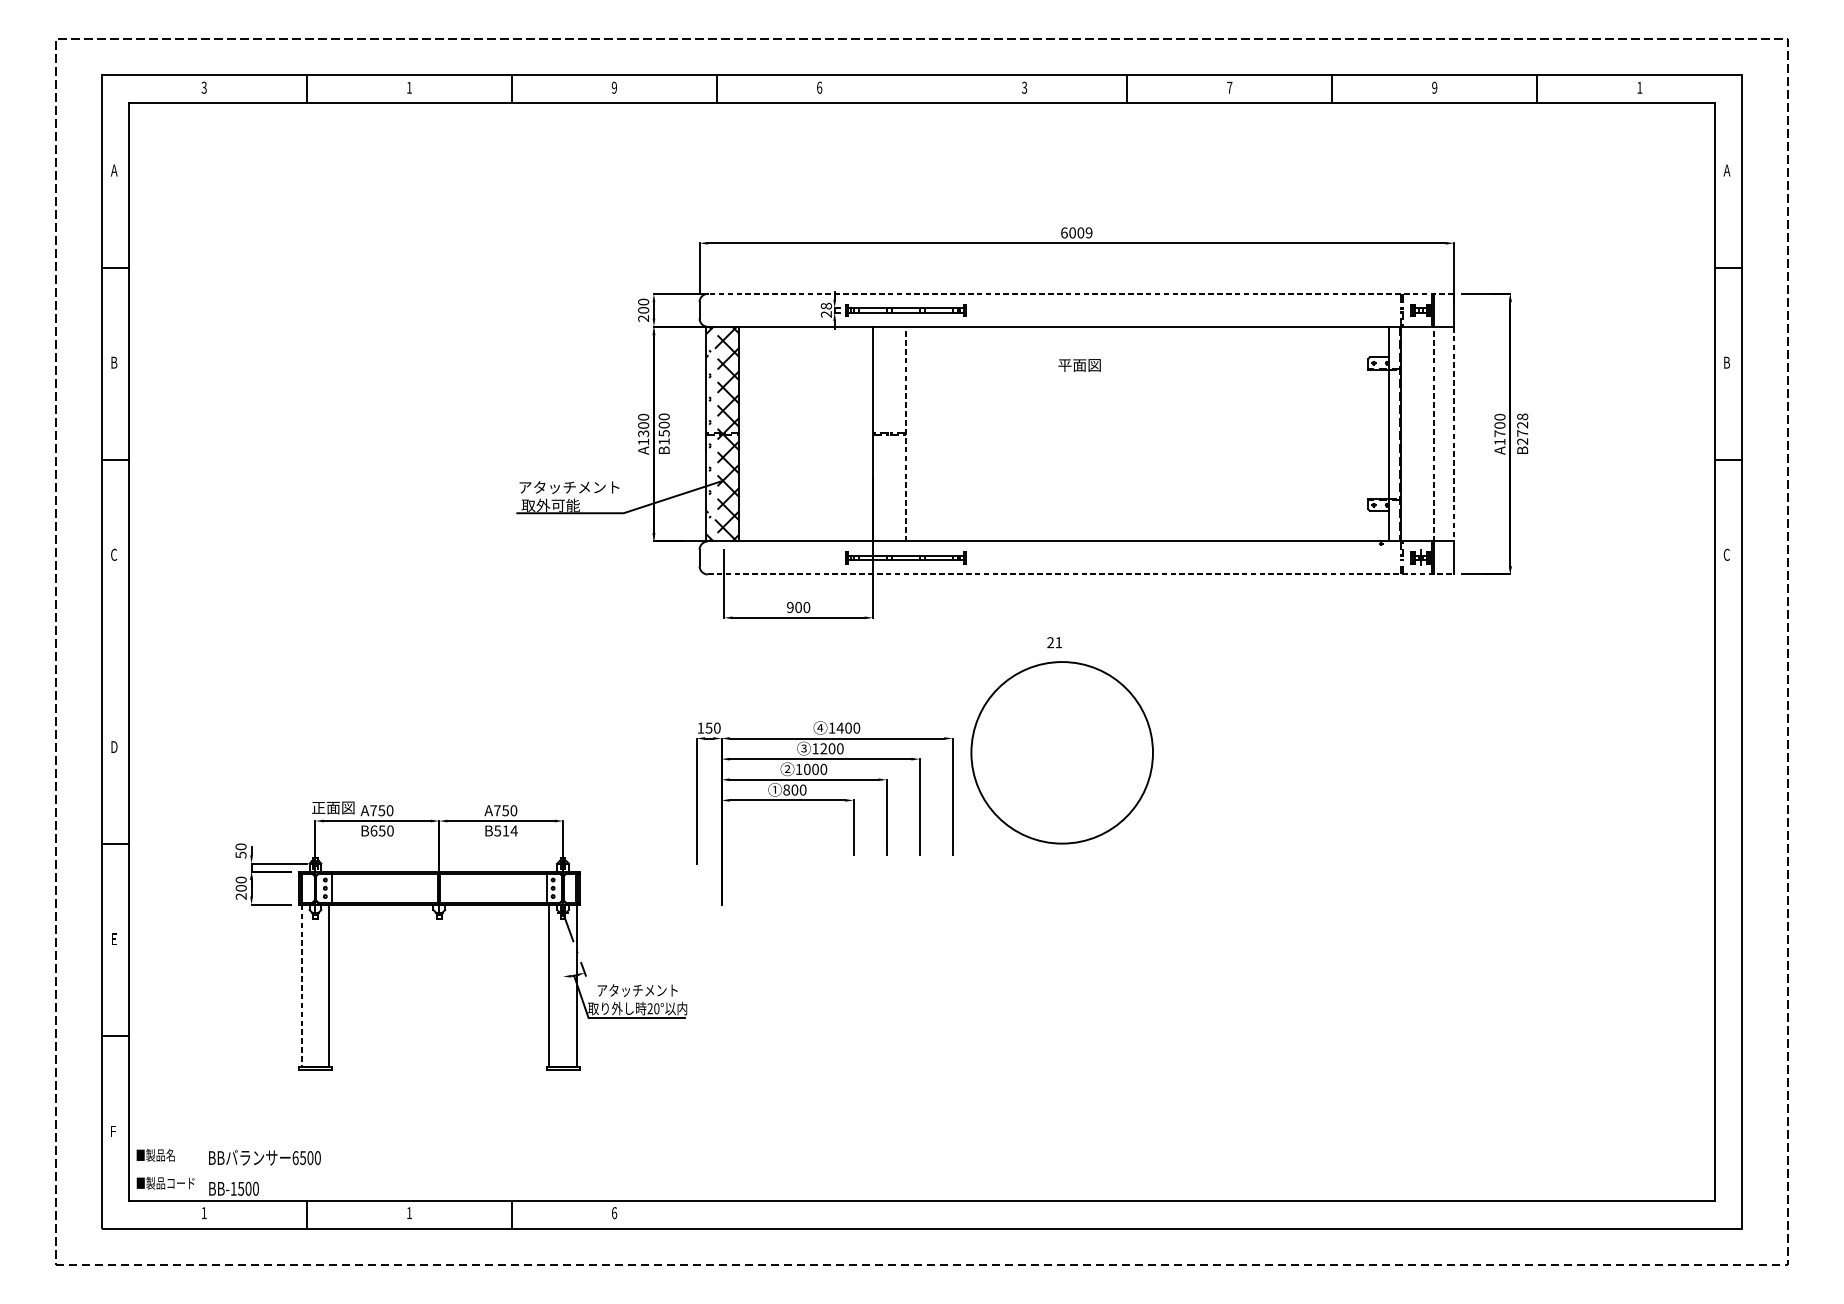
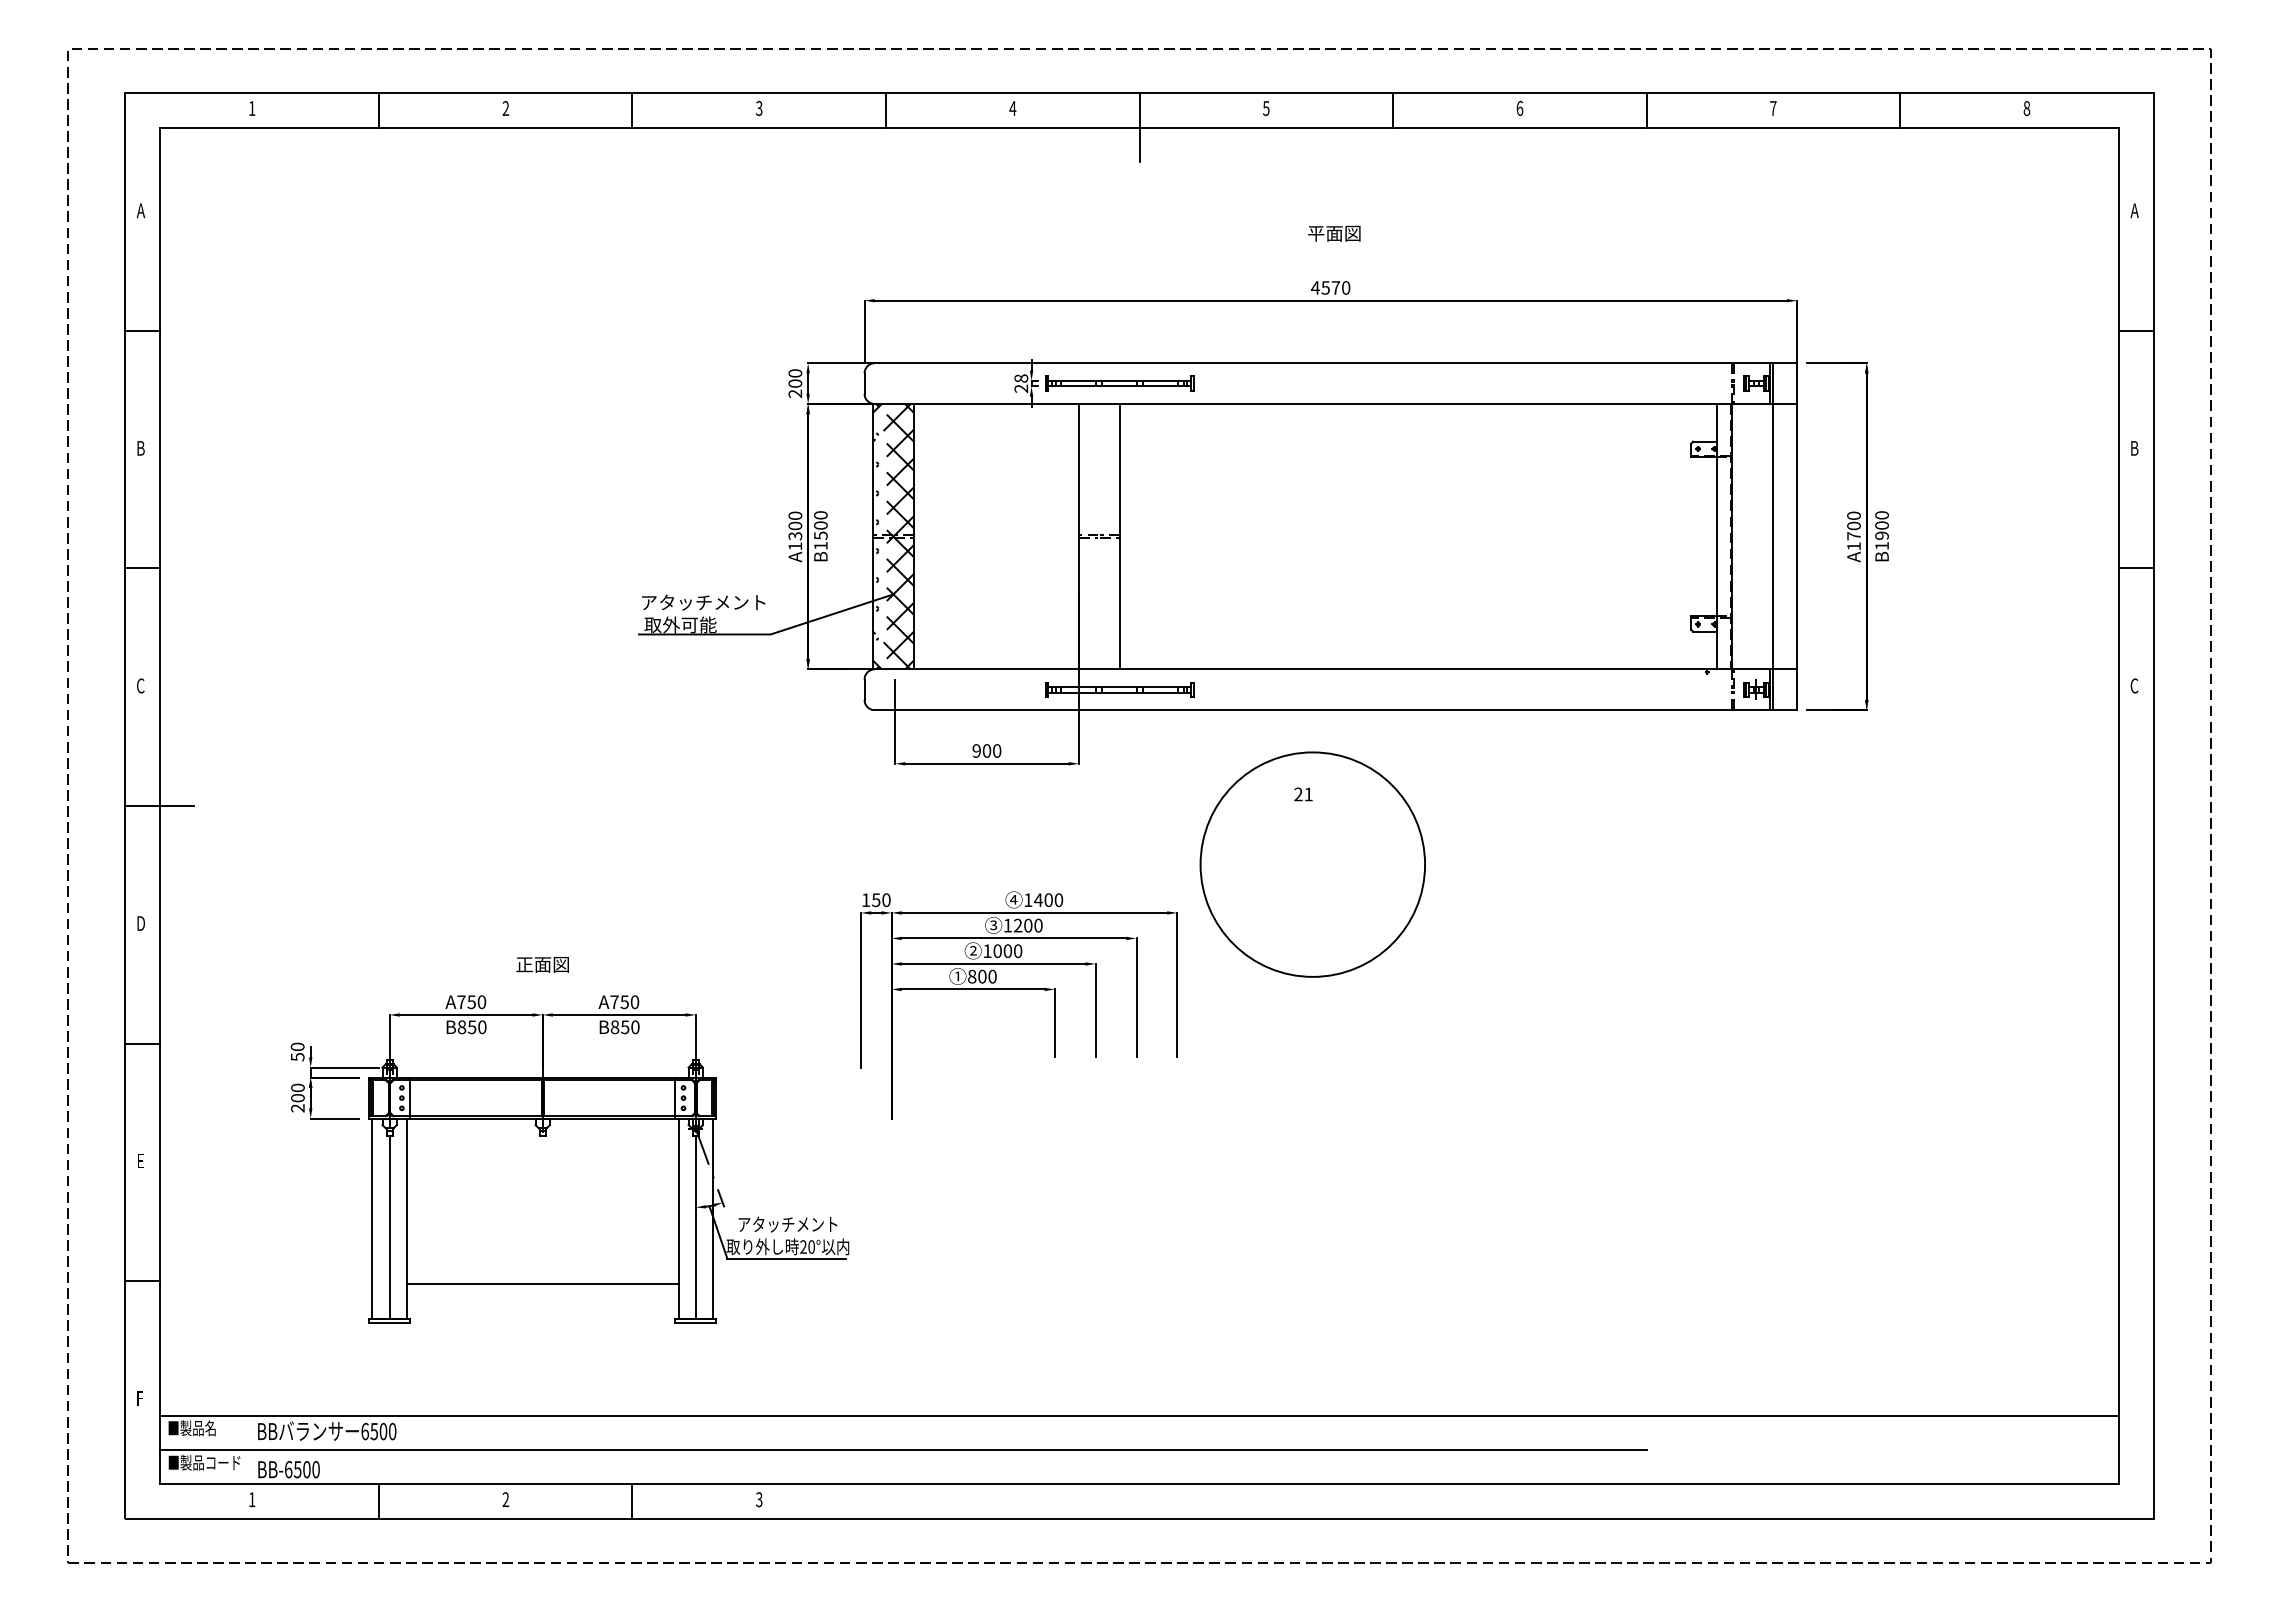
text: (1024, 86) -> (1266, 107), 3 -> 5
text: (203, 87) -> (251, 108), 3 -> 1
text: (409, 87) -> (505, 108), 1 -> 2
text: (614, 87) -> (759, 108), 9 -> 3
text: (819, 87) -> (1012, 108), 6 -> 4
text: (1229, 87) -> (1519, 108), 7 -> 6
text: (1434, 87) -> (1773, 108), 9 -> 7
text: (1639, 87) -> (2026, 108), 1 -> 8
line: (922, 103) -> (1139, 127), added
text: (1076, 232) -> (1330, 287), 6009 -> 4570
line: (1080, 294) -> (1335, 363), dashed -> solid
text: (1079, 365) -> (1334, 233), moved
text: (1522, 429) -> (1881, 530), B2728 -> B1900
line: (905, 434) -> (1119, 536), dashed -> solid
line: (1434, 434) -> (1772, 536), dashed -> solid
line: (1454, 434) -> (1797, 536), dashed -> solid
line: (1081, 574) -> (1336, 710), dashed -> solid
line: (129, 651) -> (159, 805), added
circle: (1061, 752) -> (1312, 864), moved
text: (333, 807) -> (542, 964), moved
text: (373, 830) -> (461, 1026), B650 -> B850
text: (505, 831) -> (624, 1027), B514 -> B850
line: (301, 986) -> (372, 1219), dashed -> solid
line: (315, 992) -> (389, 1226), added
line: (562, 992) -> (695, 1226), added
line: (439, 1038) -> (542, 1283), added
line: (922, 1145) -> (1139, 1416), added
line: (730, 1173) -> (902, 1450), added
text: (233, 1188) -> (288, 1469), BB-1500 -> BB-6500
text: (409, 1212) -> (505, 1499), 1 -> 2
text: (614, 1212) -> (759, 1499), 6 -> 3

